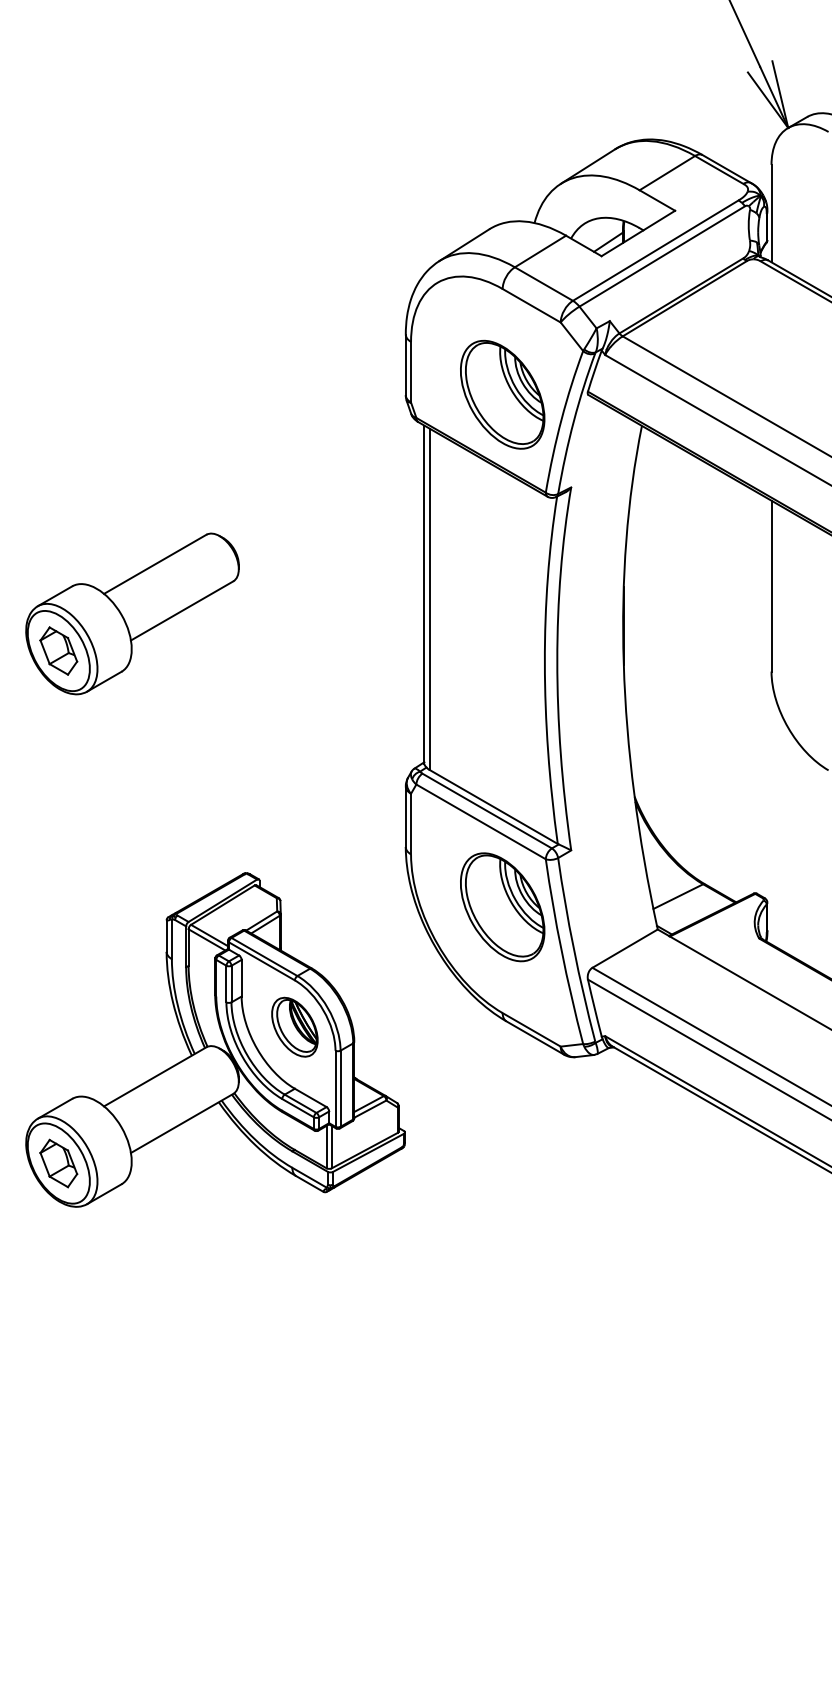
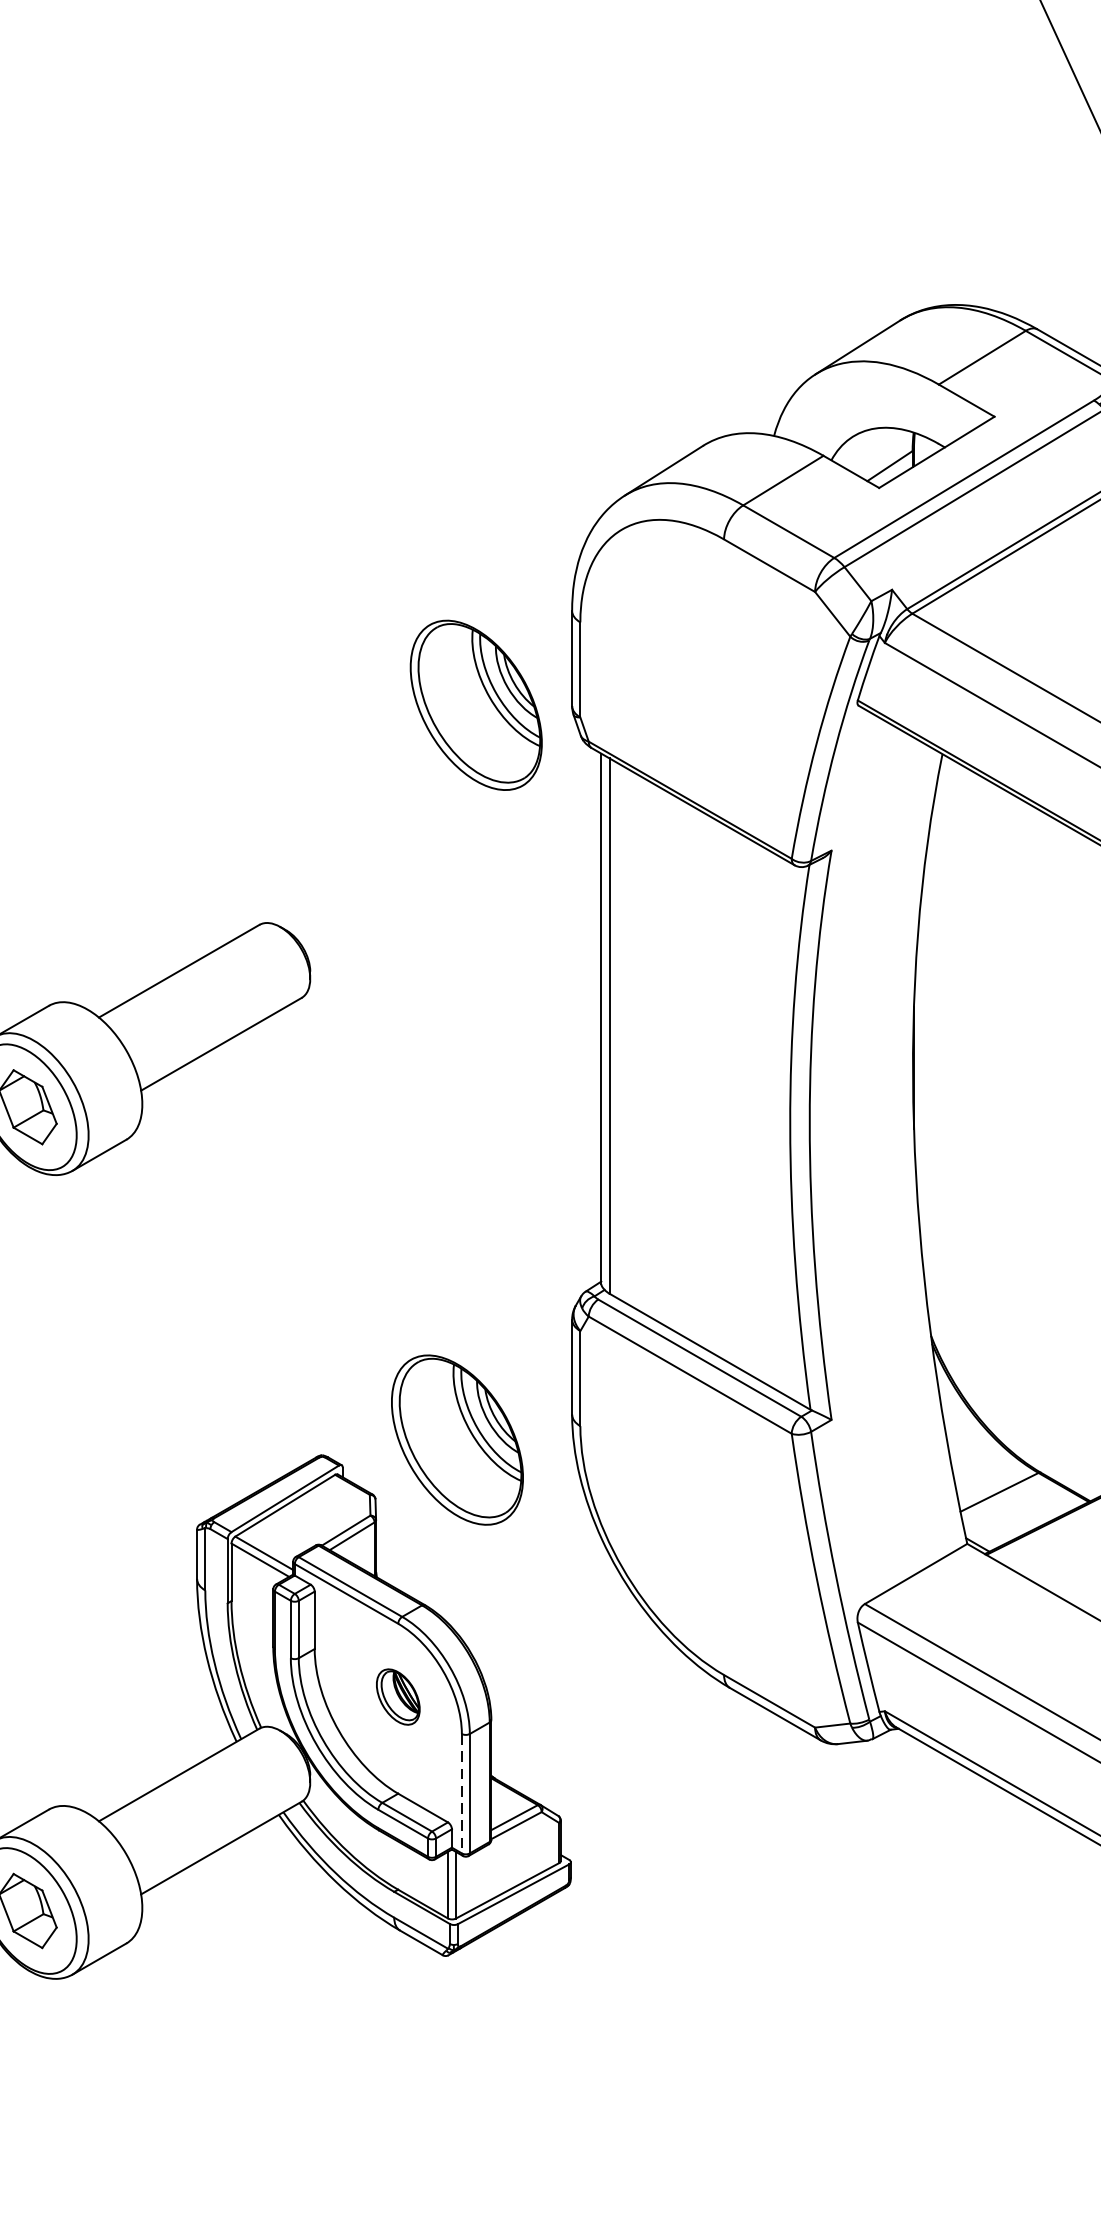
part: (502, 394) -> (476, 704), moved
part: (502, 907) -> (457, 1440), moved
part: (294, 1026) -> (397, 1696), size x0.6
line: (335, 1089) -> (461, 1794), solid -> dashed

